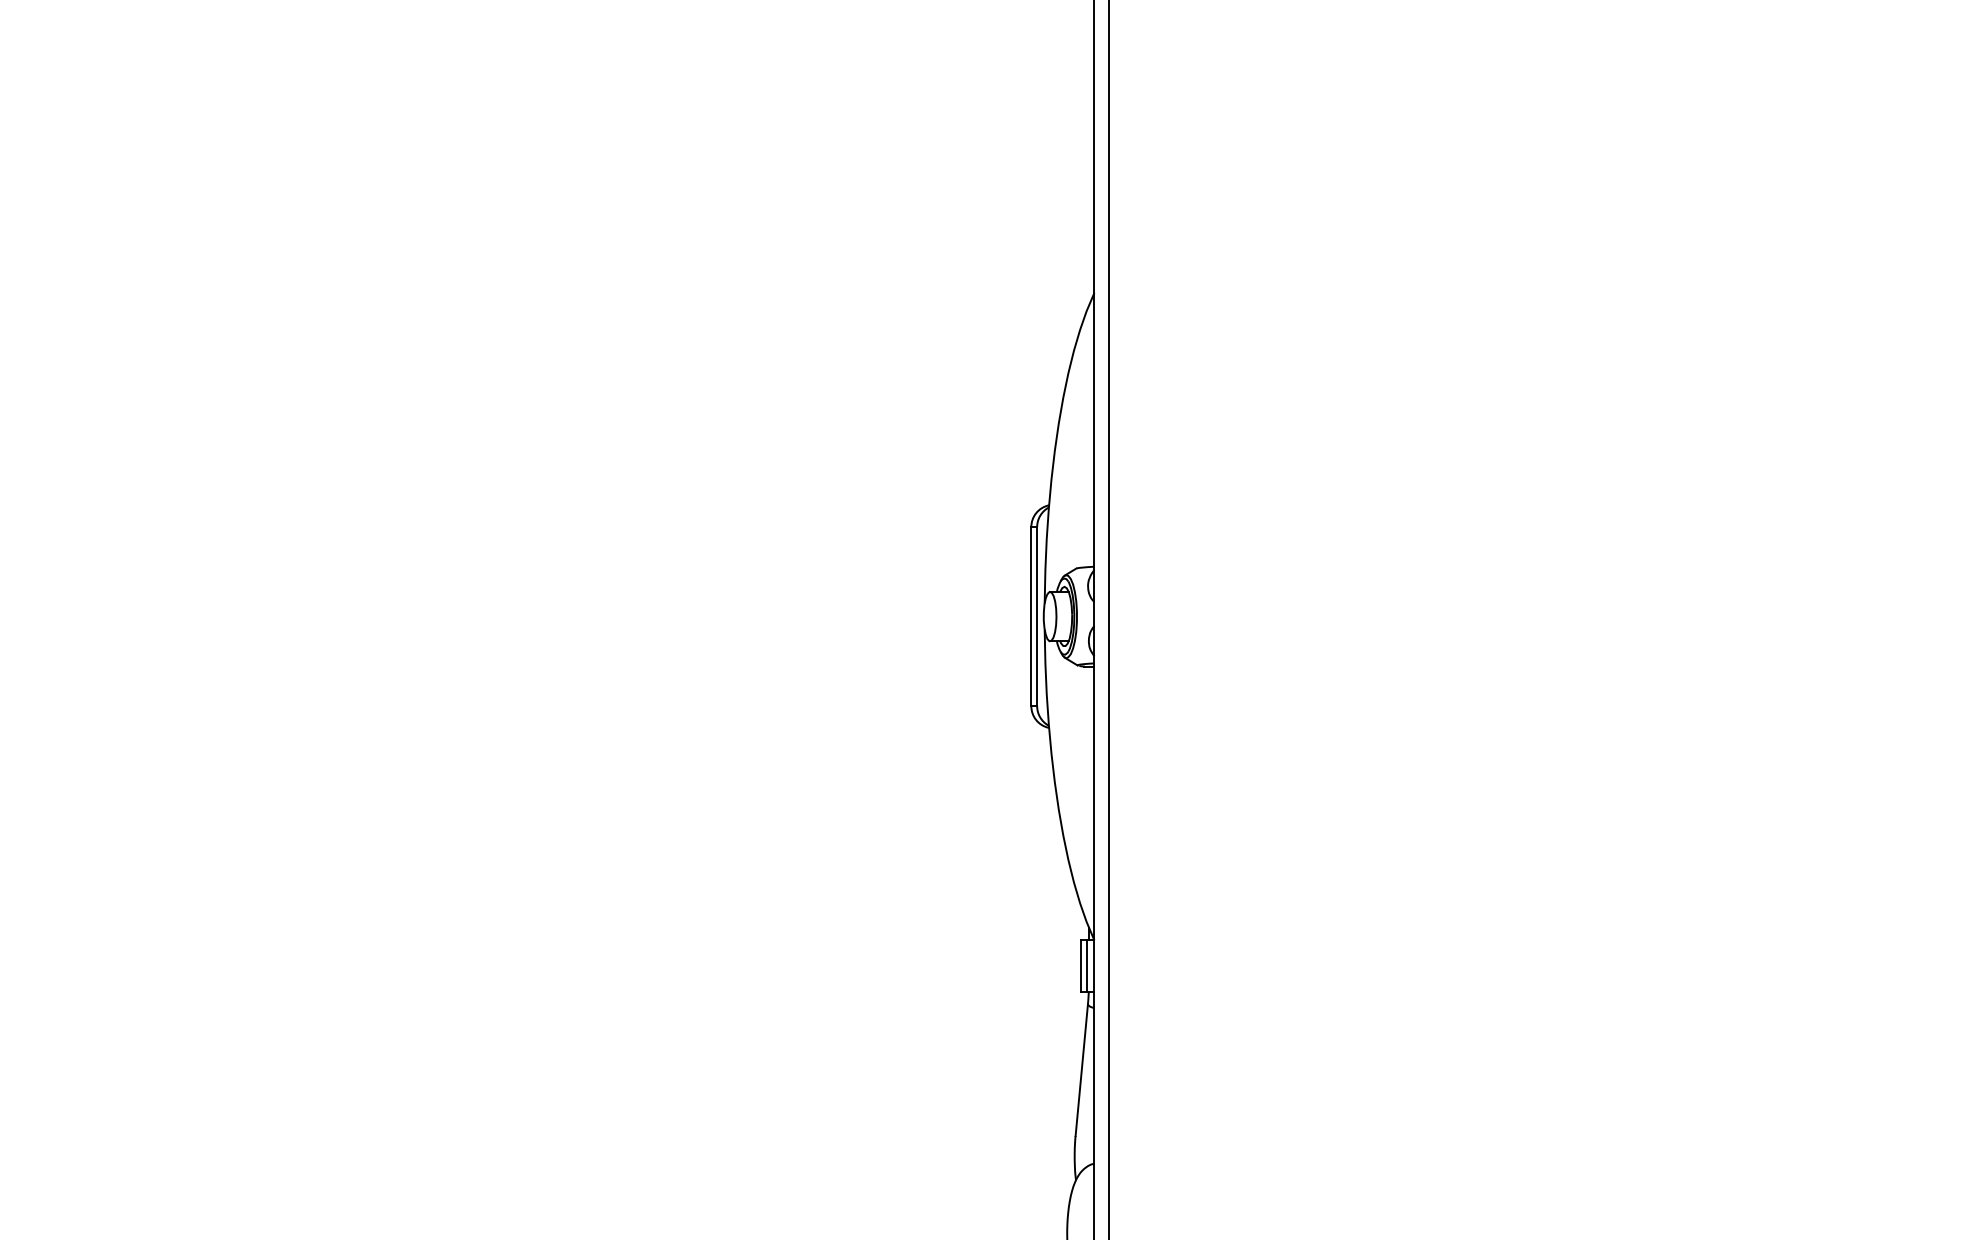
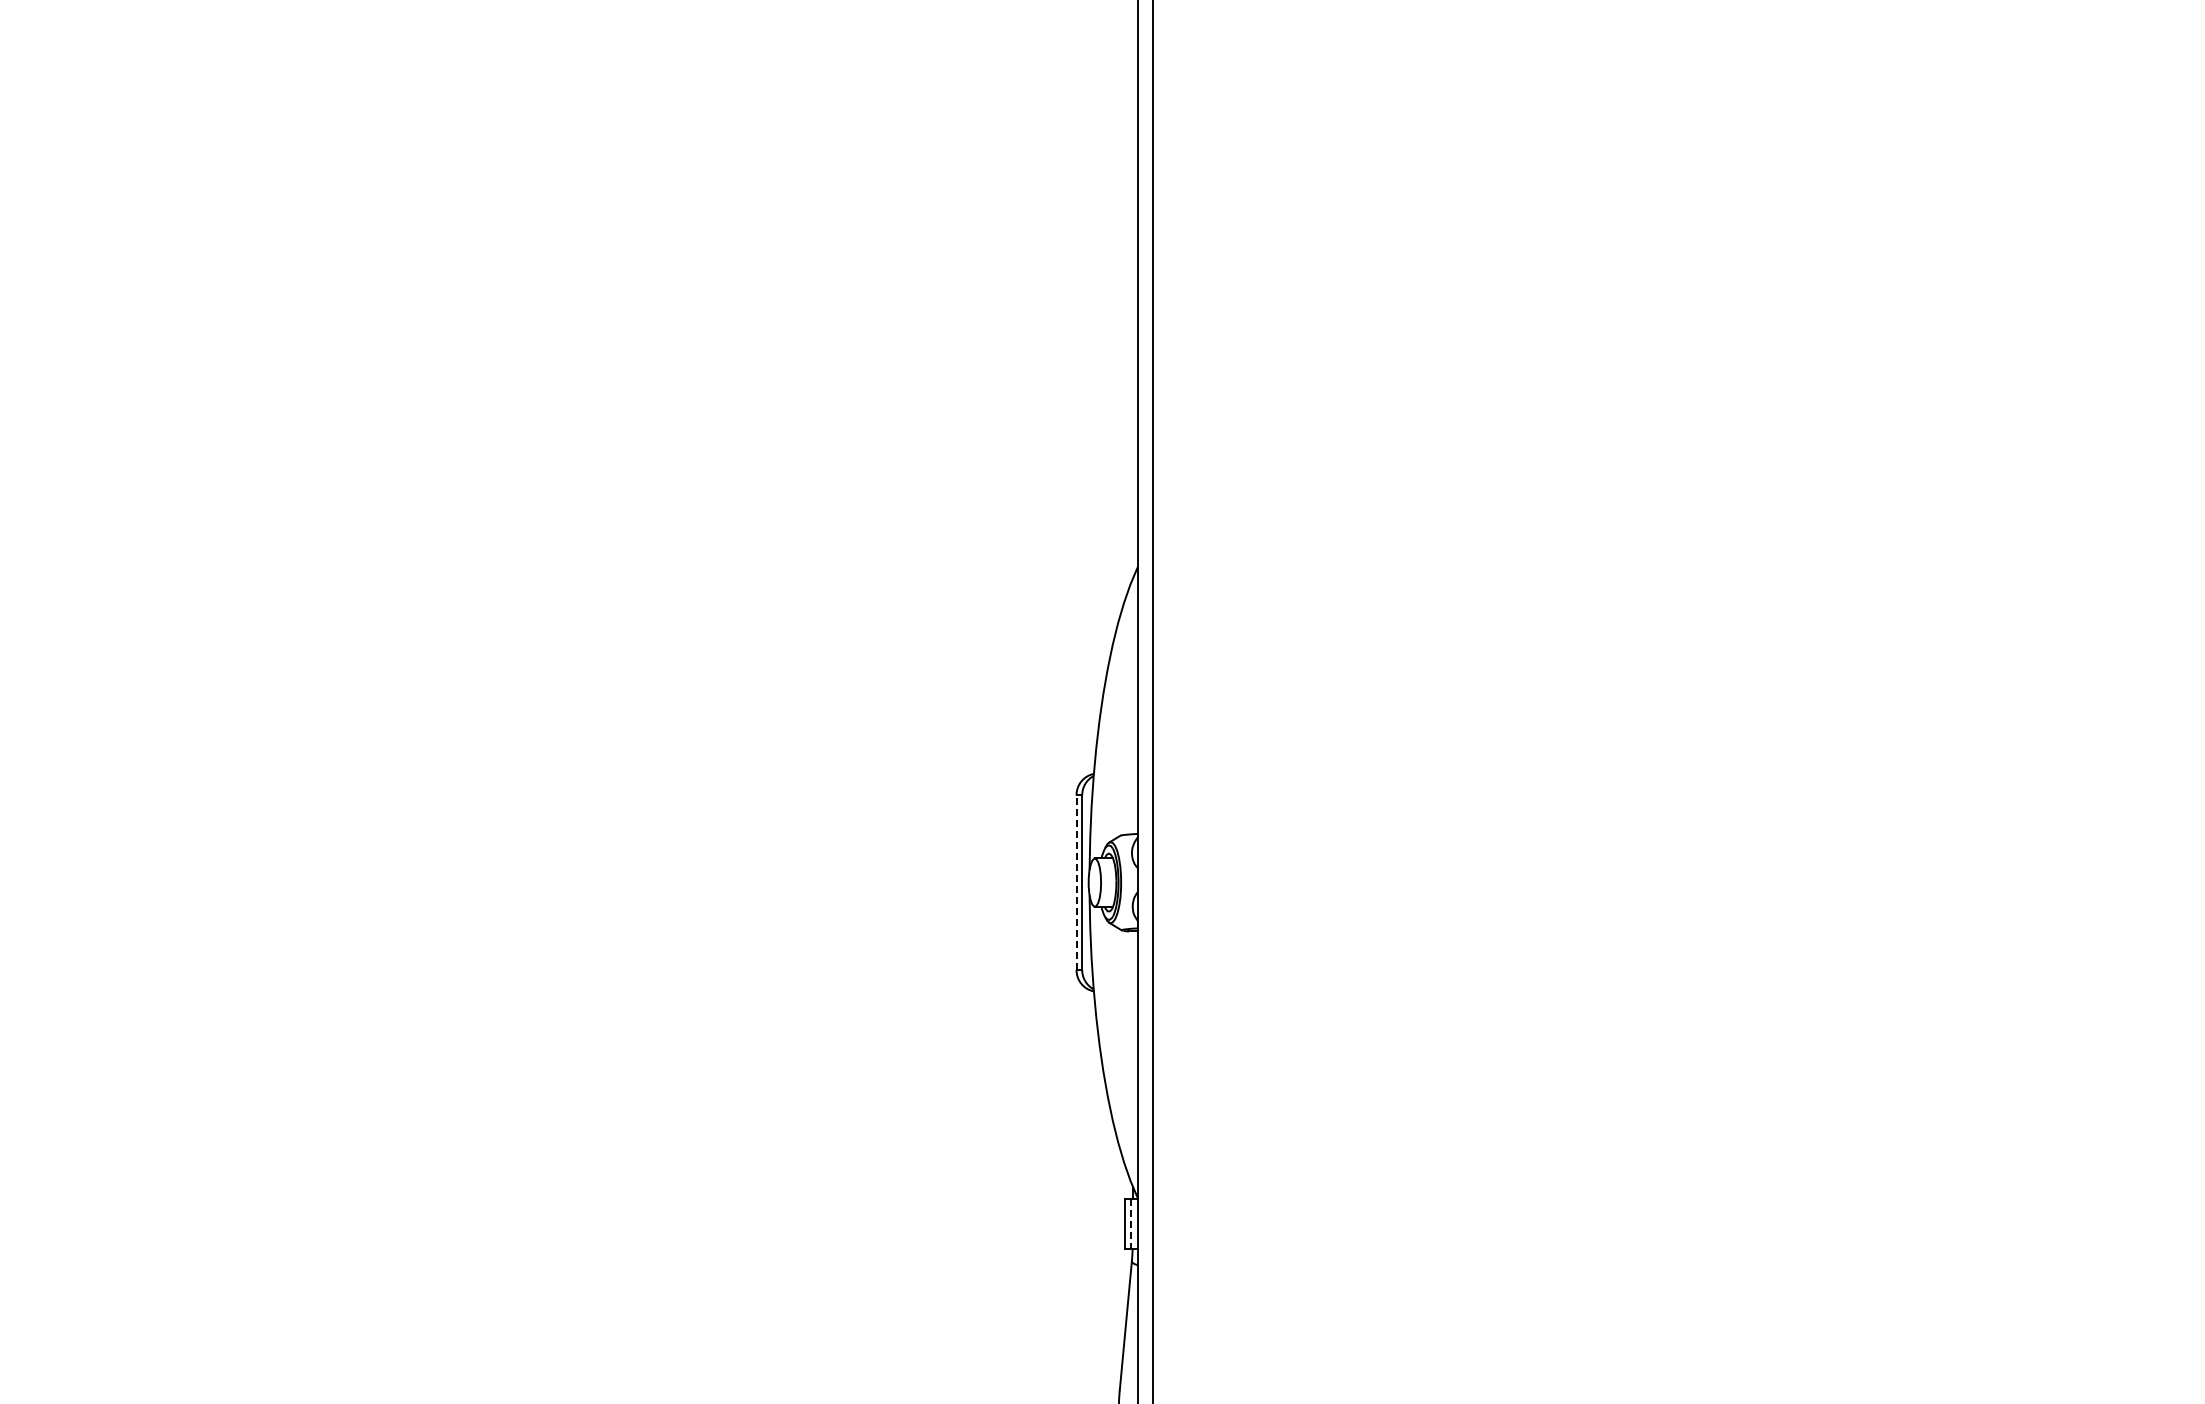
line: (1031, 616) -> (1076, 882), solid -> dashed
line: (1086, 966) -> (1130, 1224), solid -> dashed

